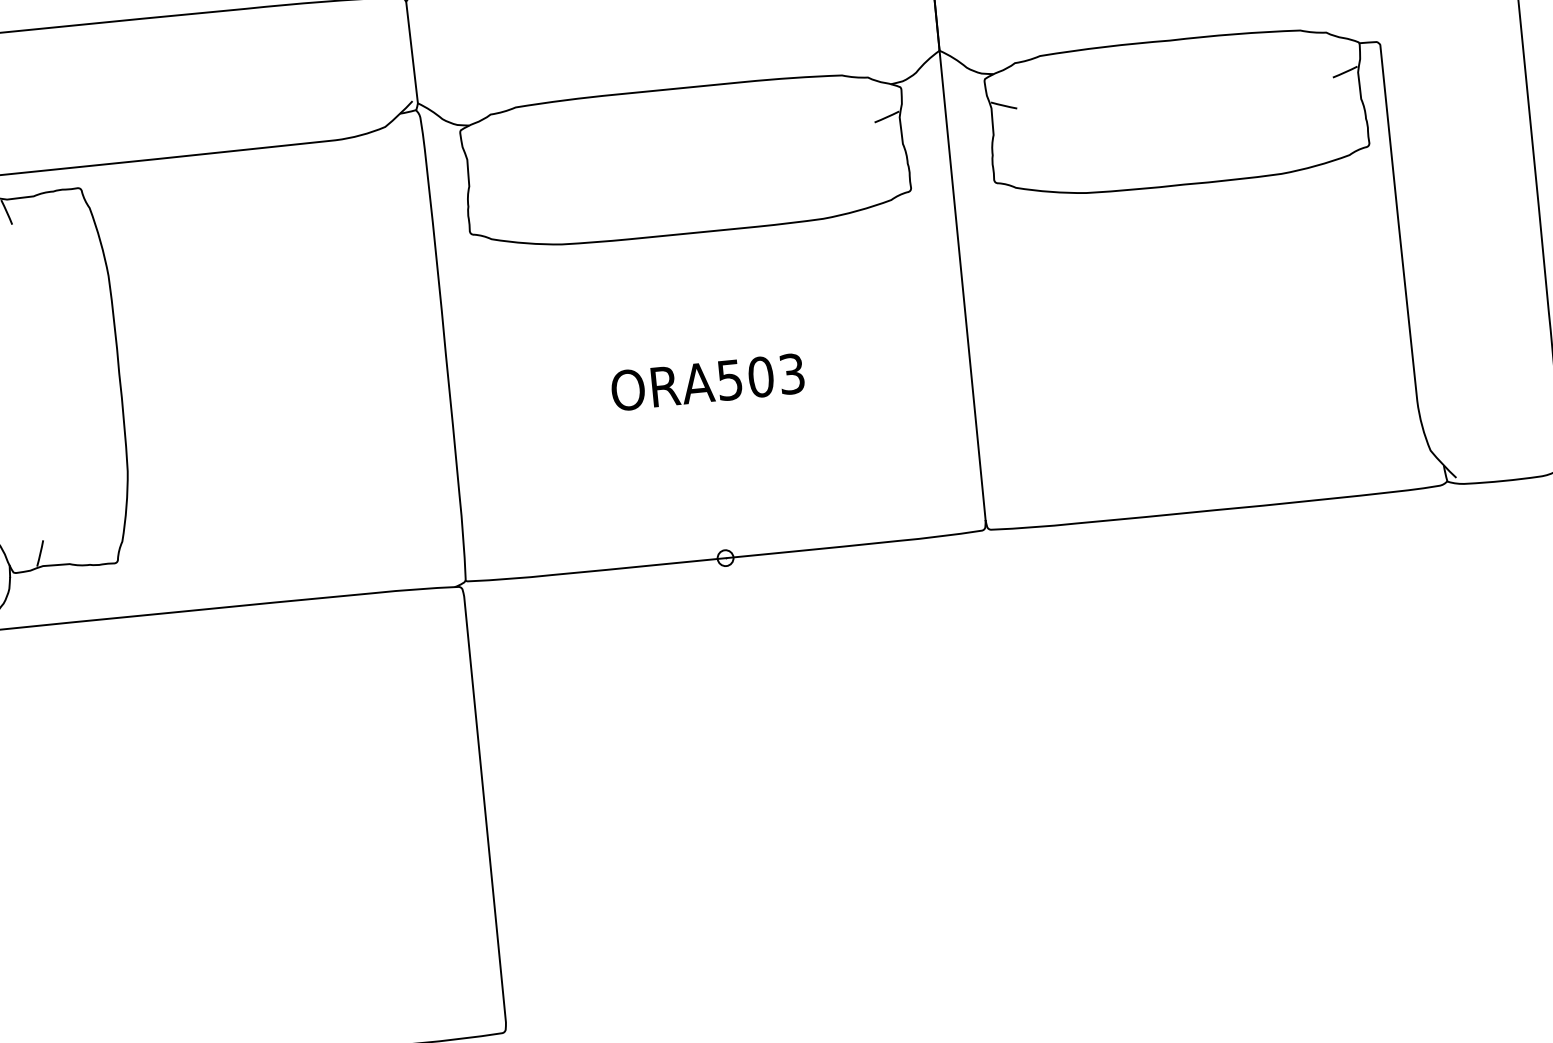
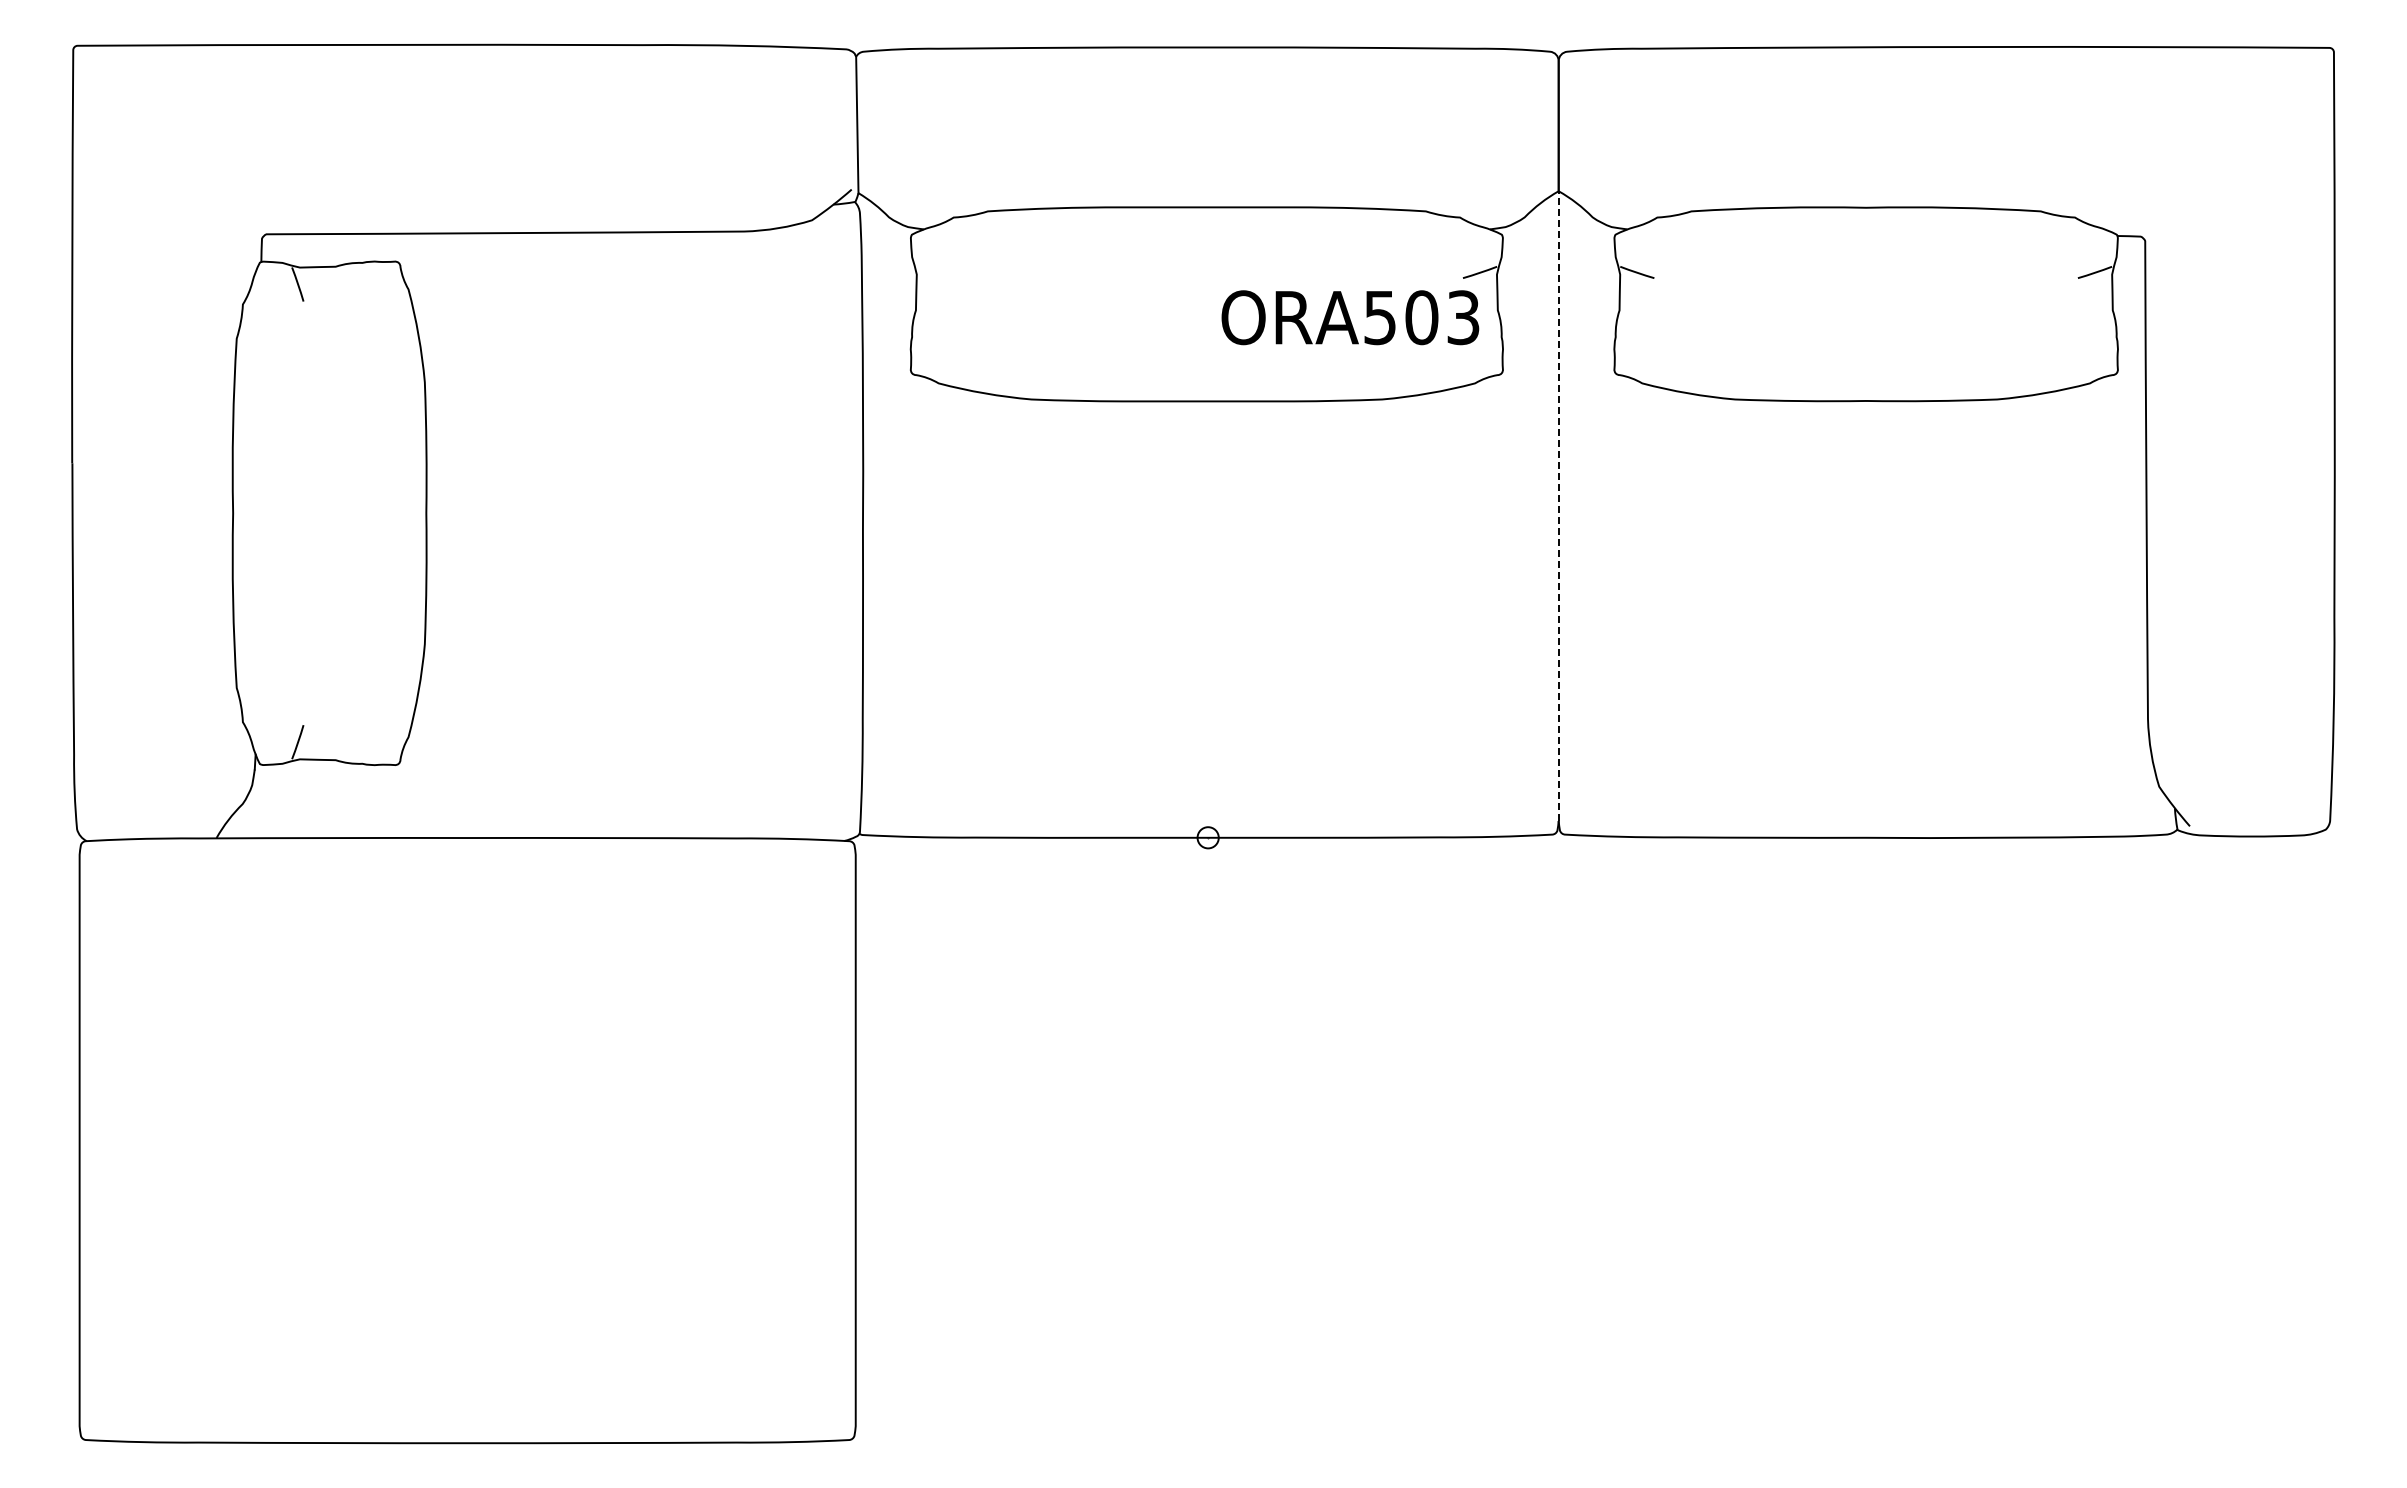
line: (962, 285) -> (1558, 506), solid -> dashed
text: (707, 382) -> (1350, 317), moved

